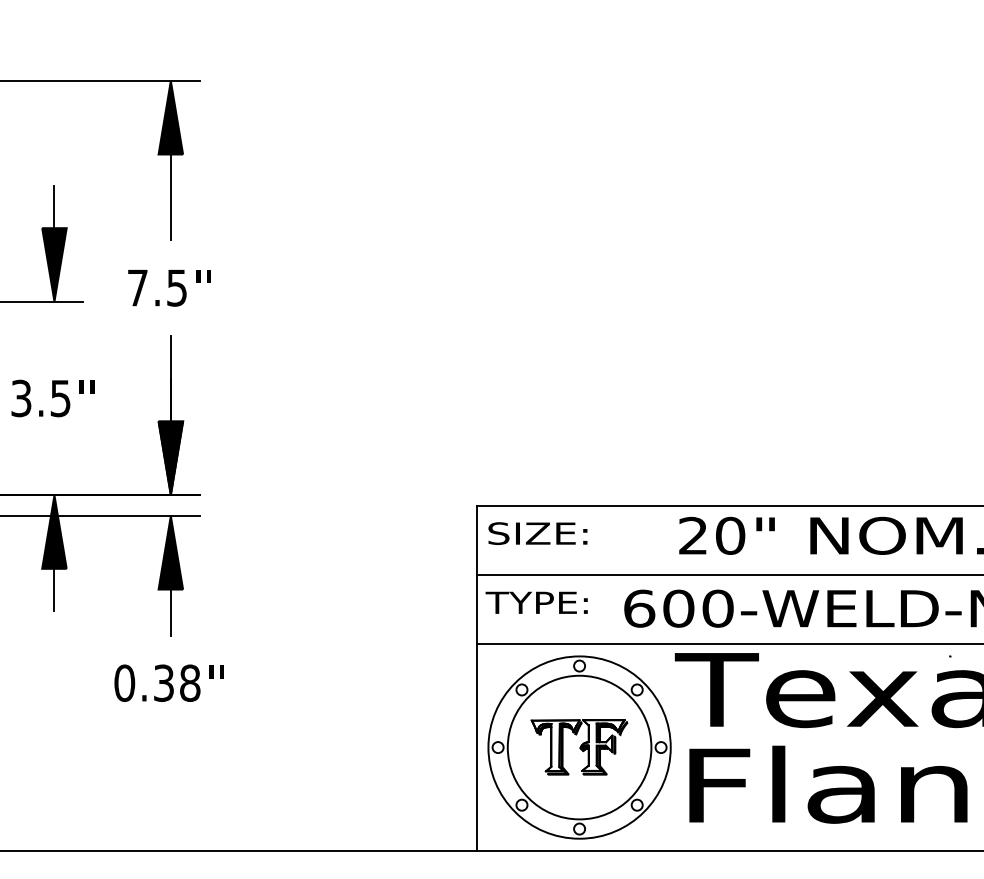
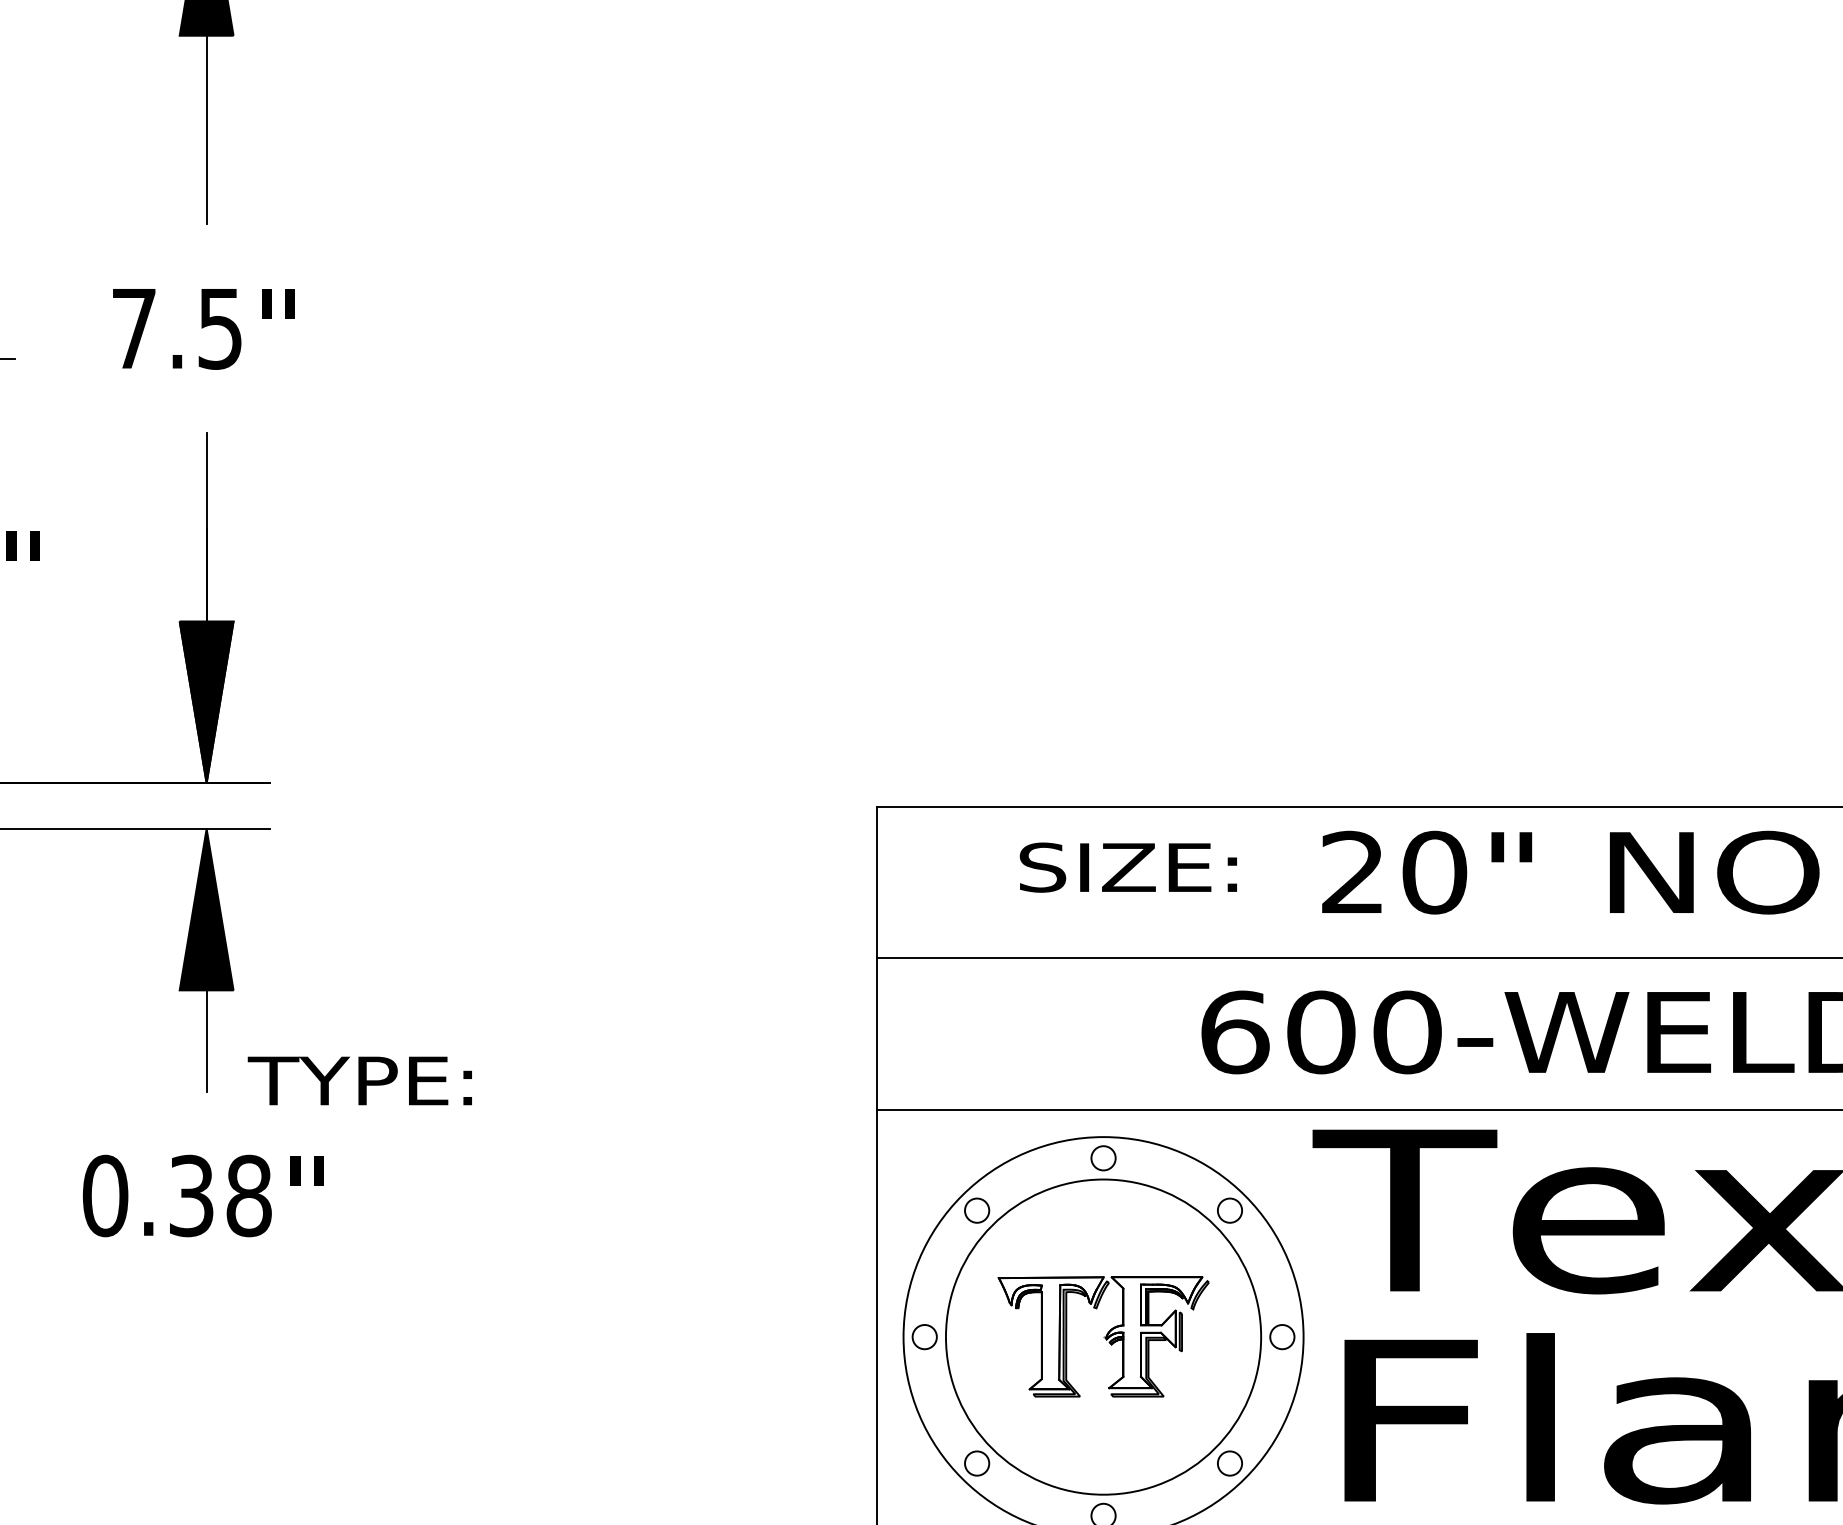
text: (537, 533) -> (1127, 867), moved
text: (536, 602) -> (359, 1080), moved

